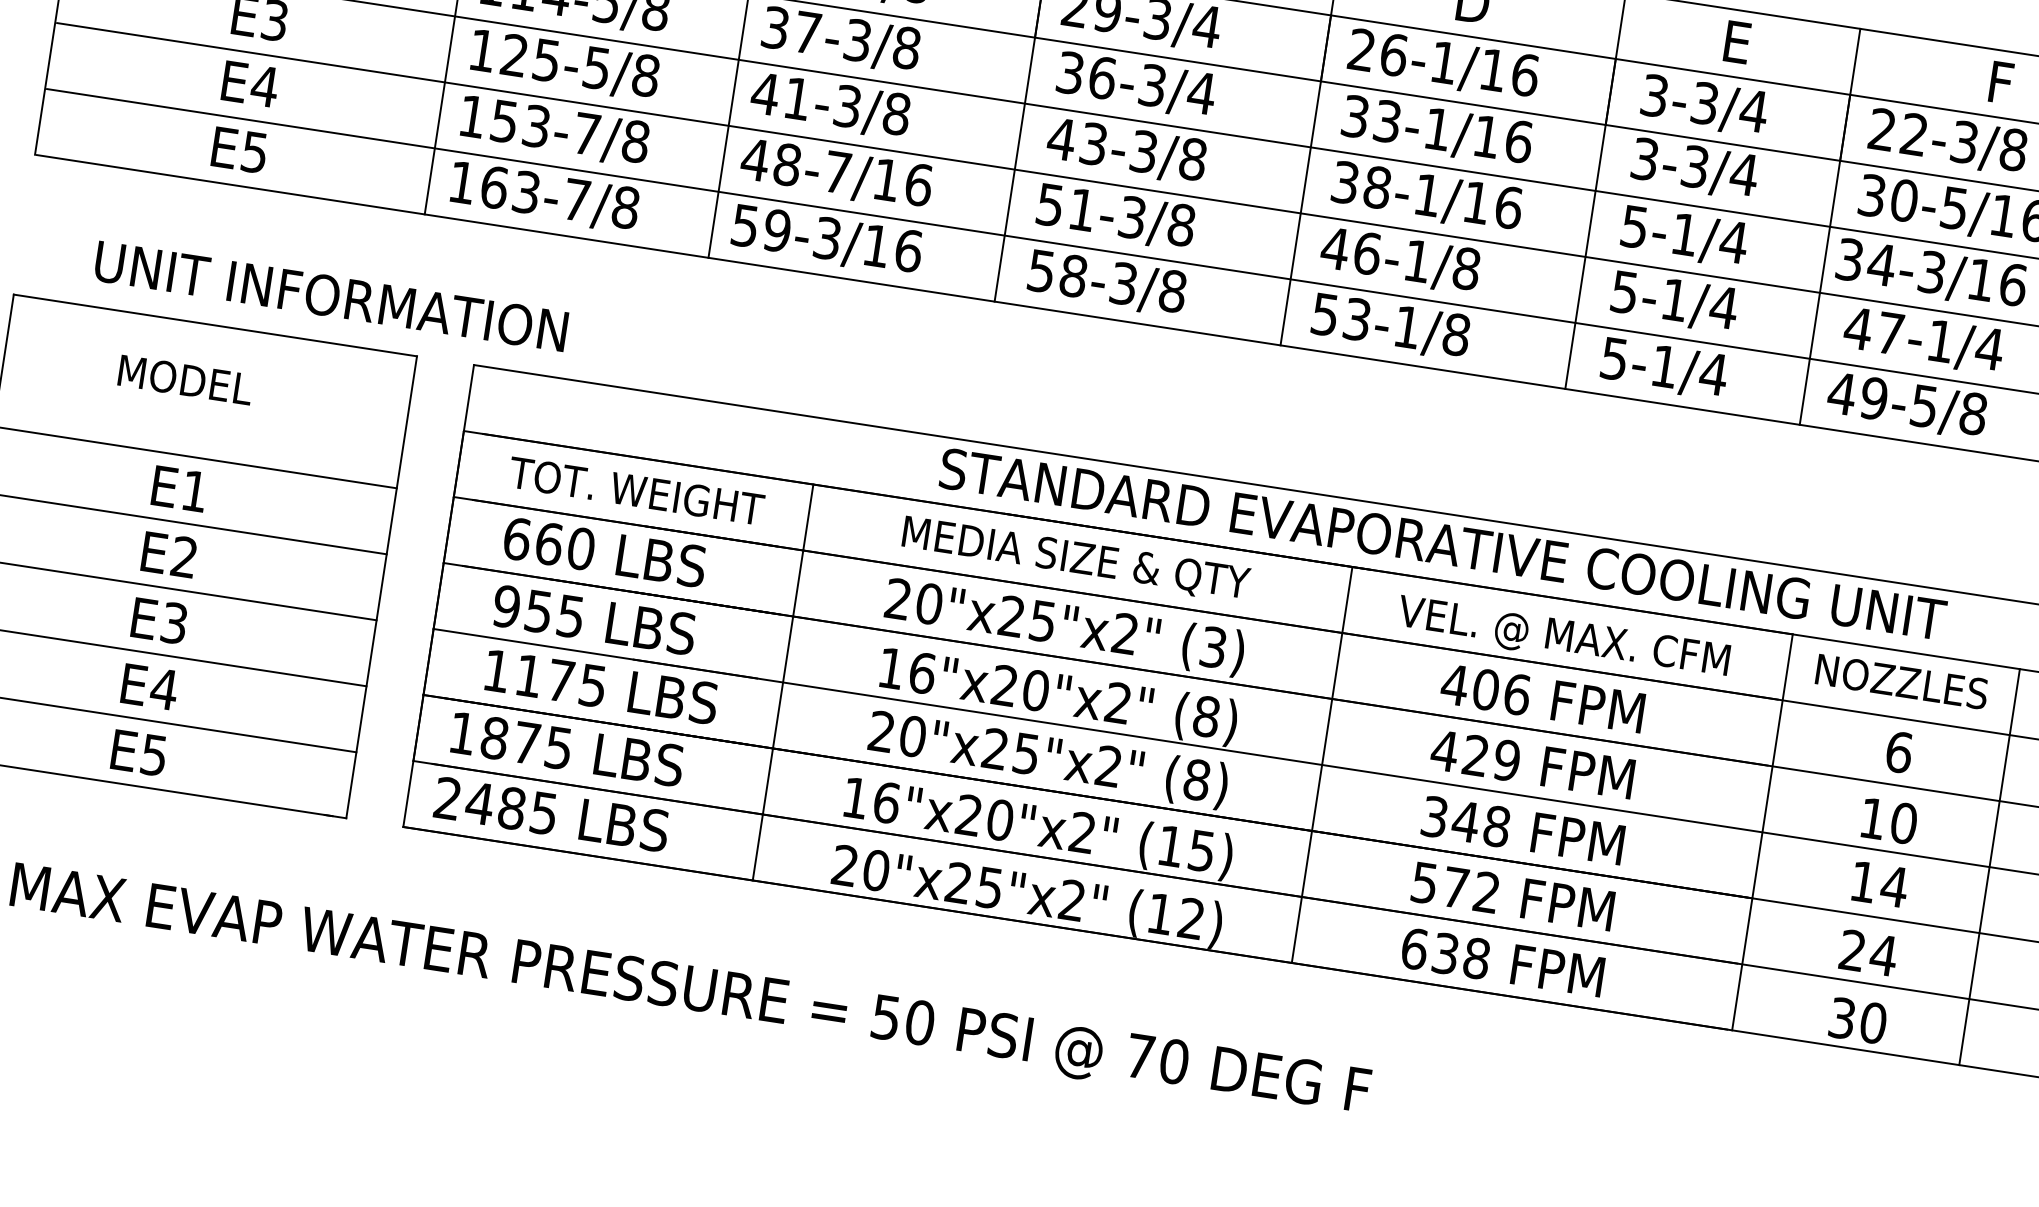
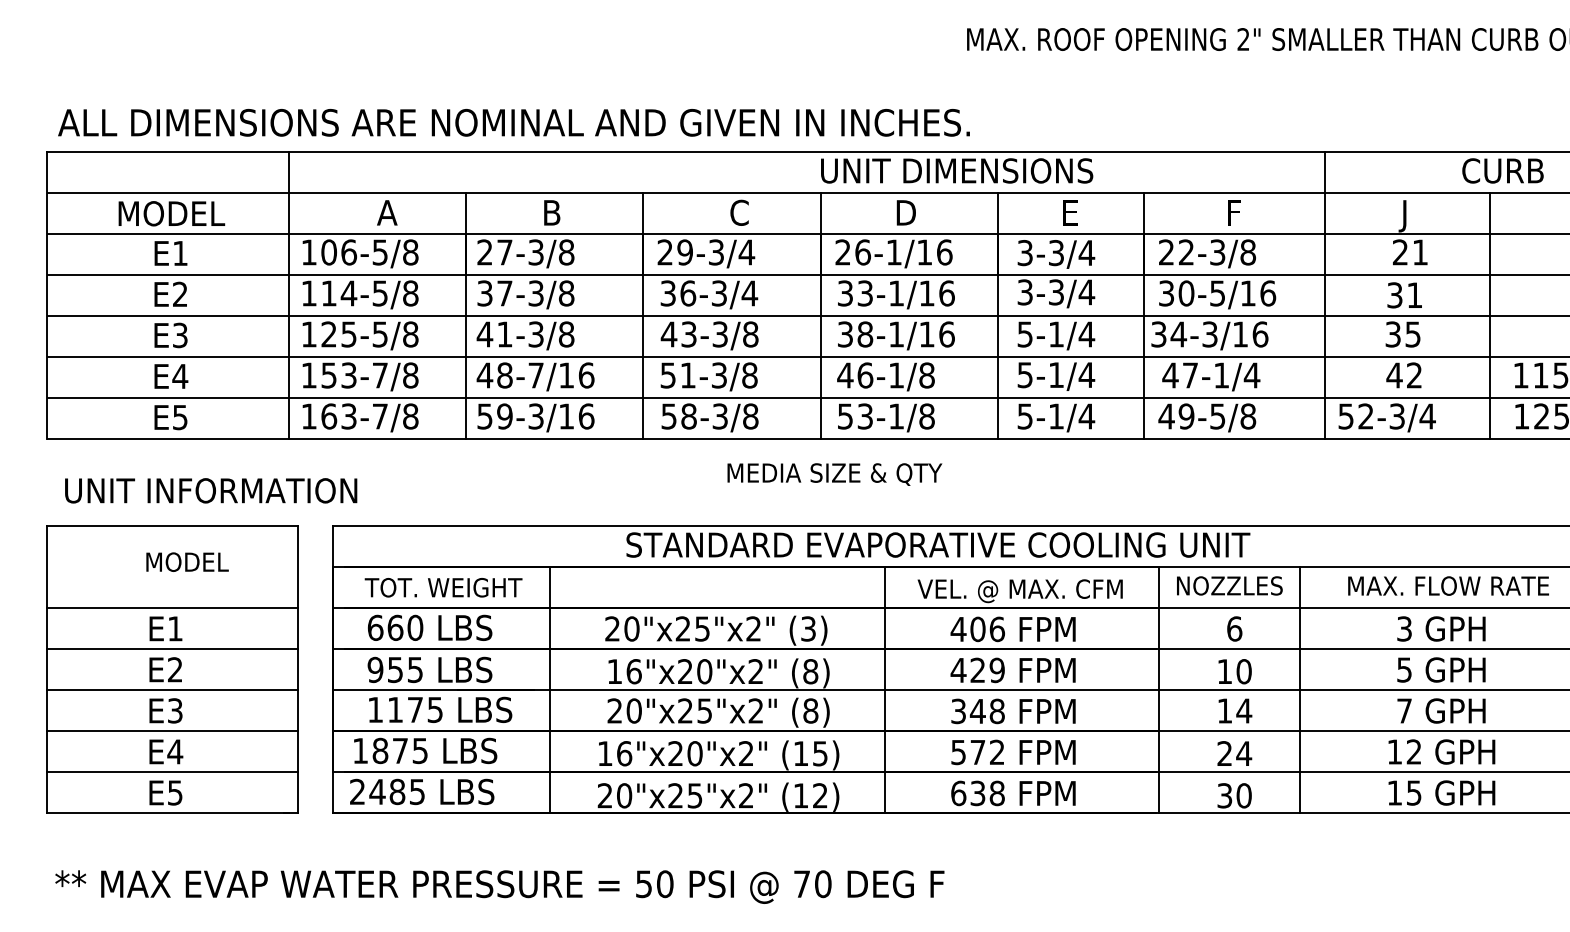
text: (331, 295) -> (211, 490), moved
text: (185, 379) -> (187, 561), moved
text: (1075, 559) -> (834, 474), moved

